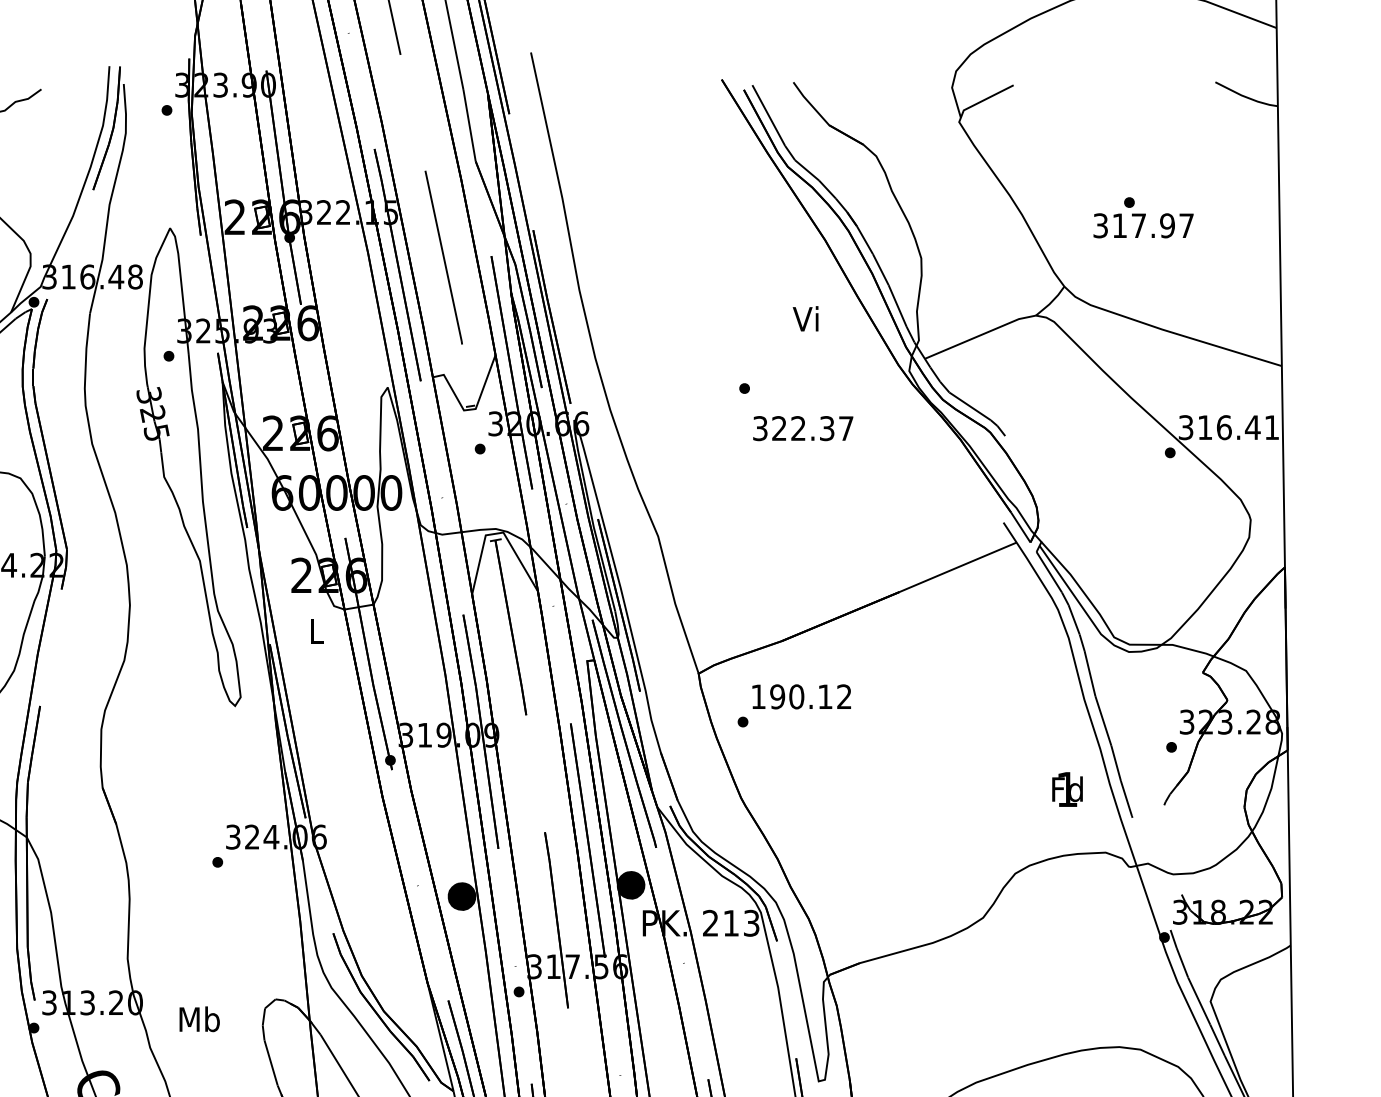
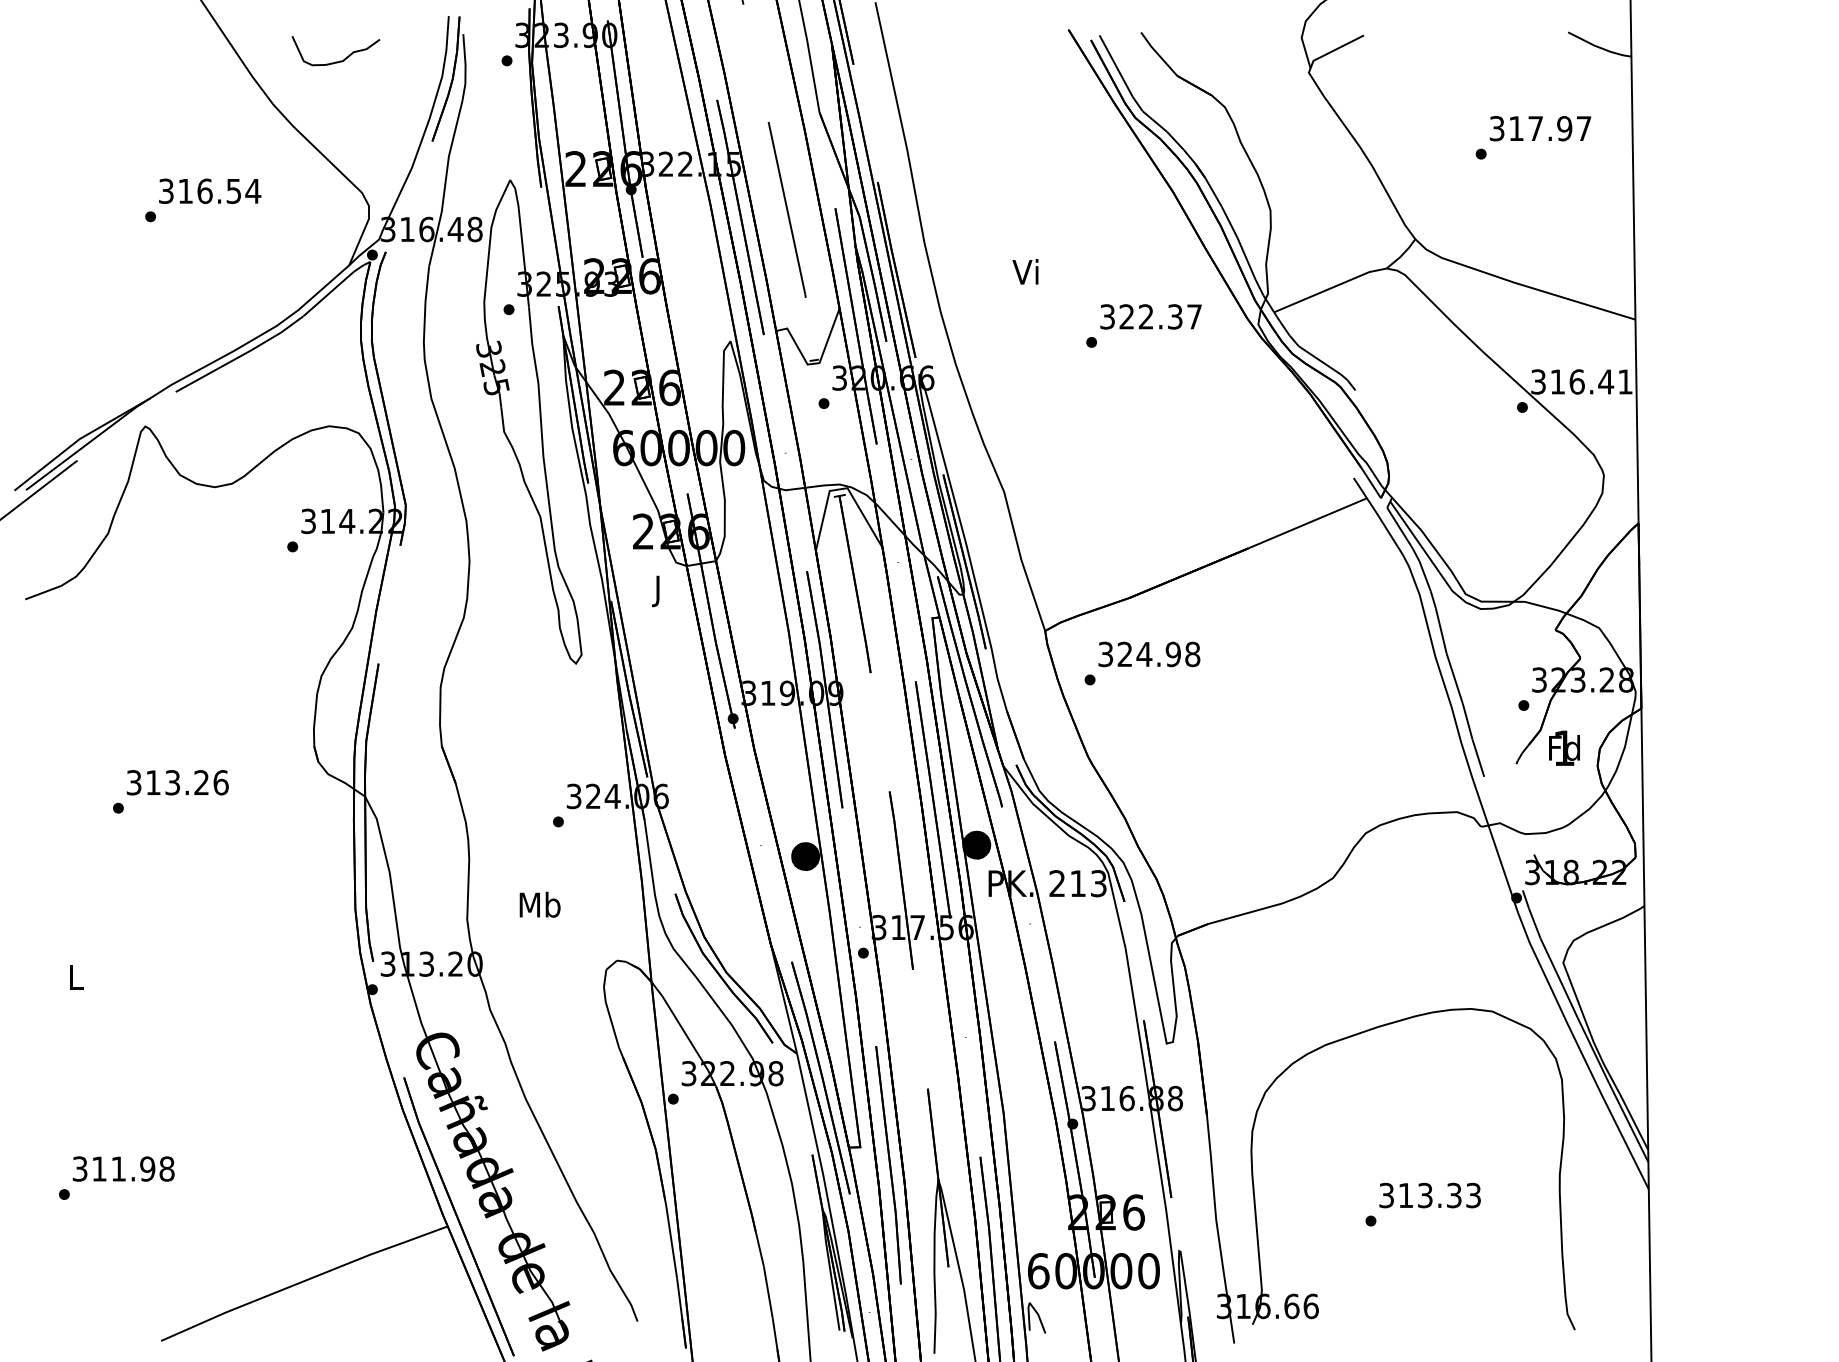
text: (1143, 225) -> (1540, 128), moved
text: (805, 318) -> (1025, 271), moved
text: (802, 428) -> (1150, 316), moved
text: (316, 634) -> (658, 591), L -> J
text: (801, 696) -> (1149, 654), 190.12 -> 324.98
text: (1067, 788) -> (1564, 747), moved
text: (199, 1019) -> (539, 904), moved

